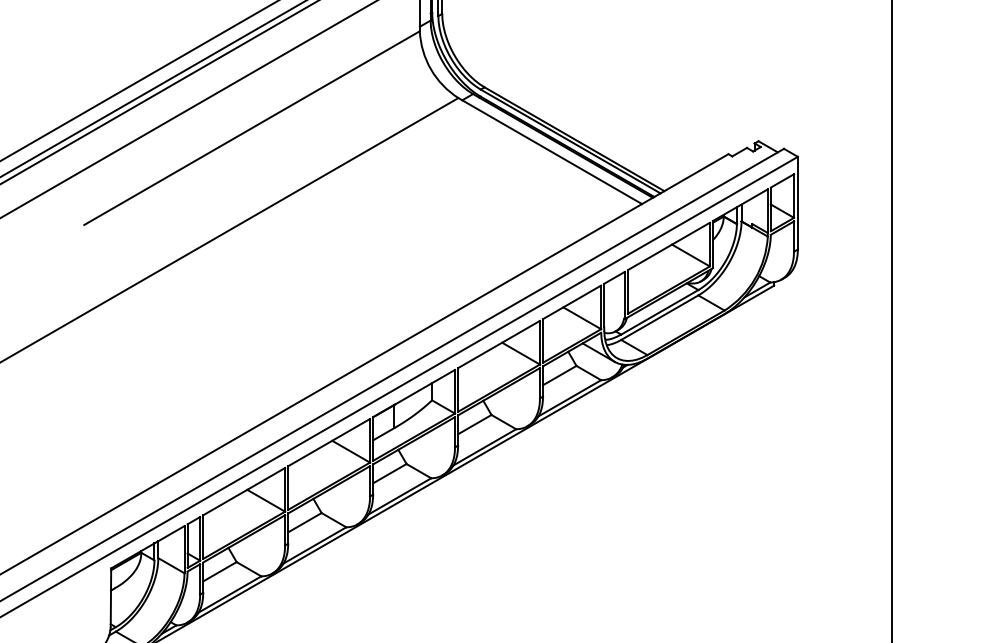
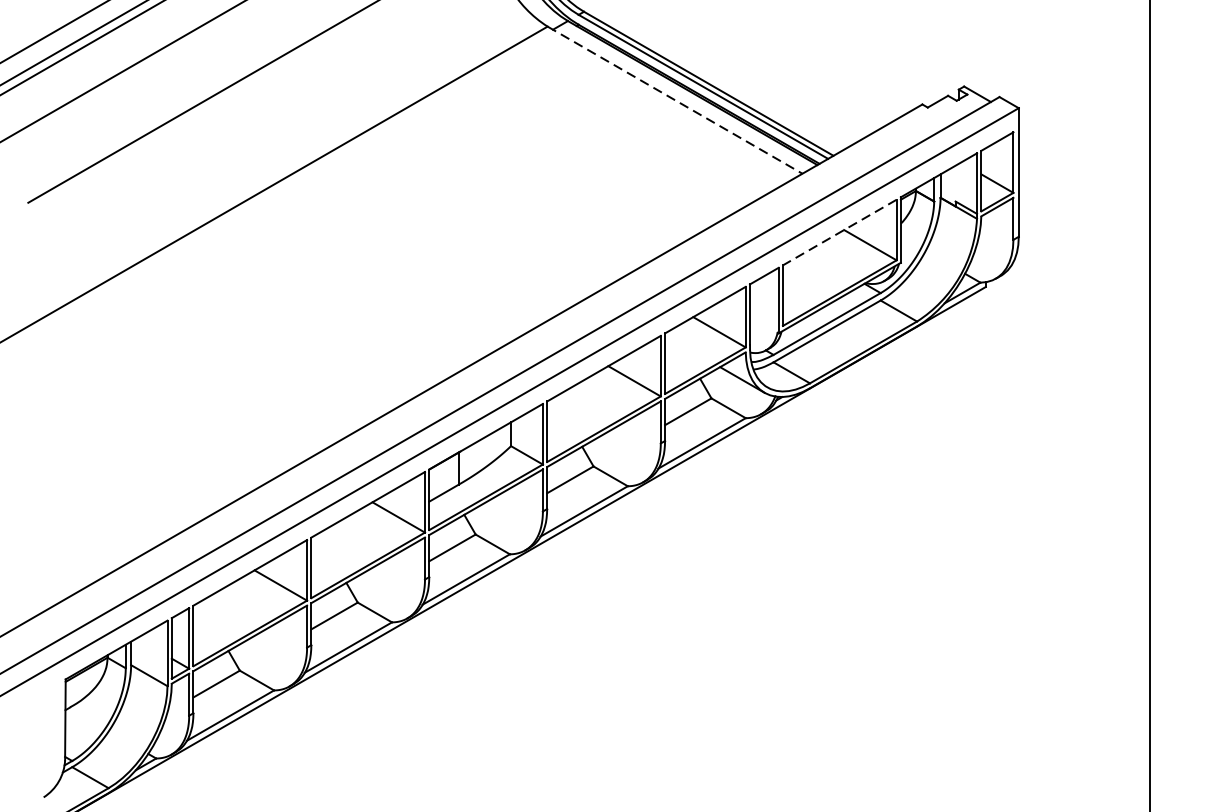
line: (550, 151) -> (675, 100), solid -> dashed
line: (668, 246) -> (839, 232), solid -> dashed

